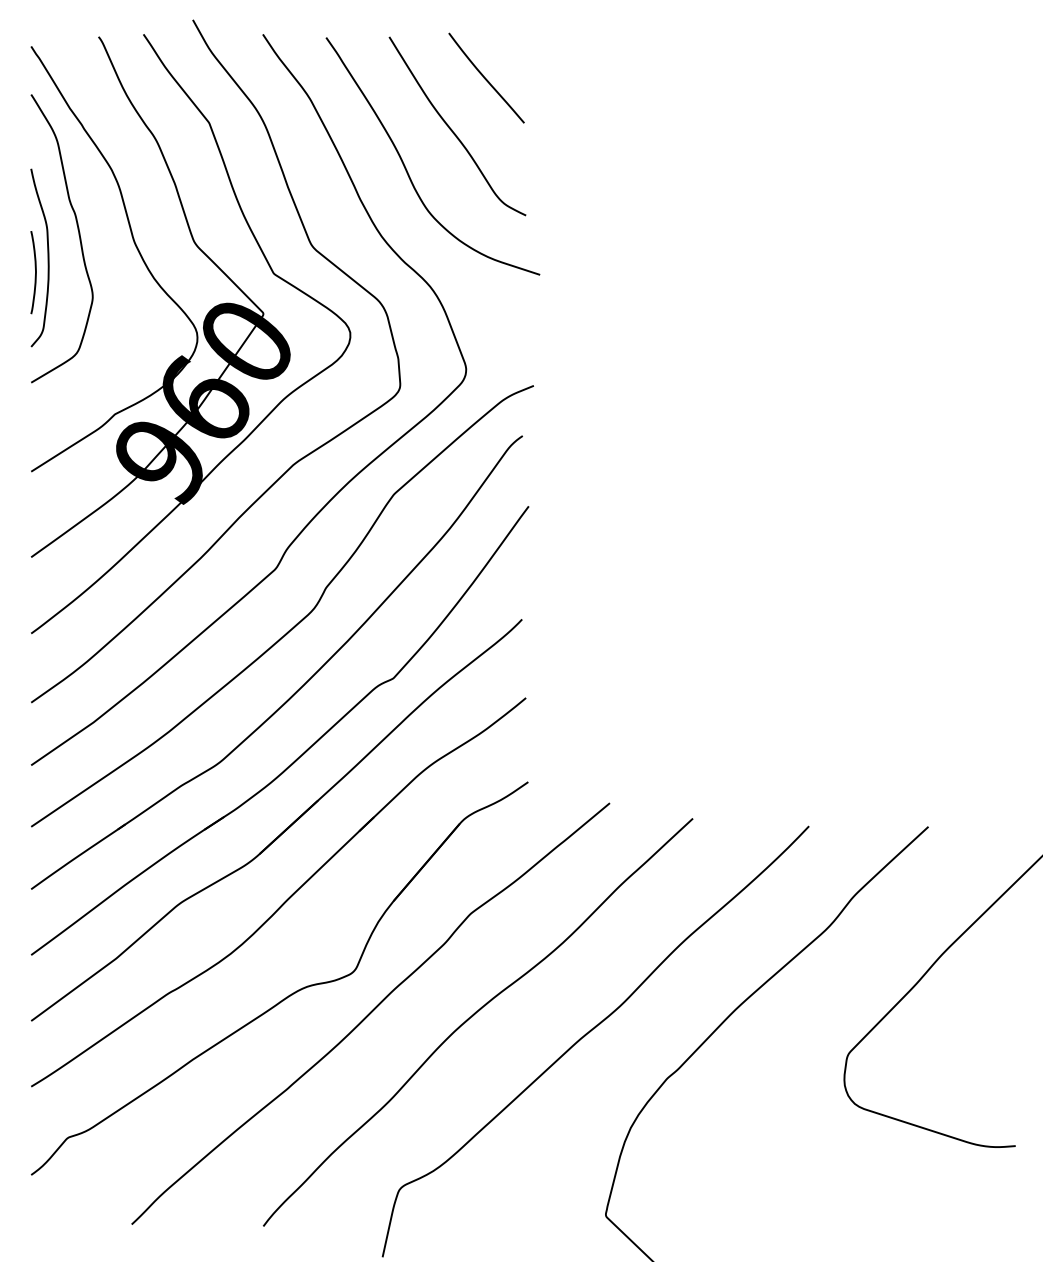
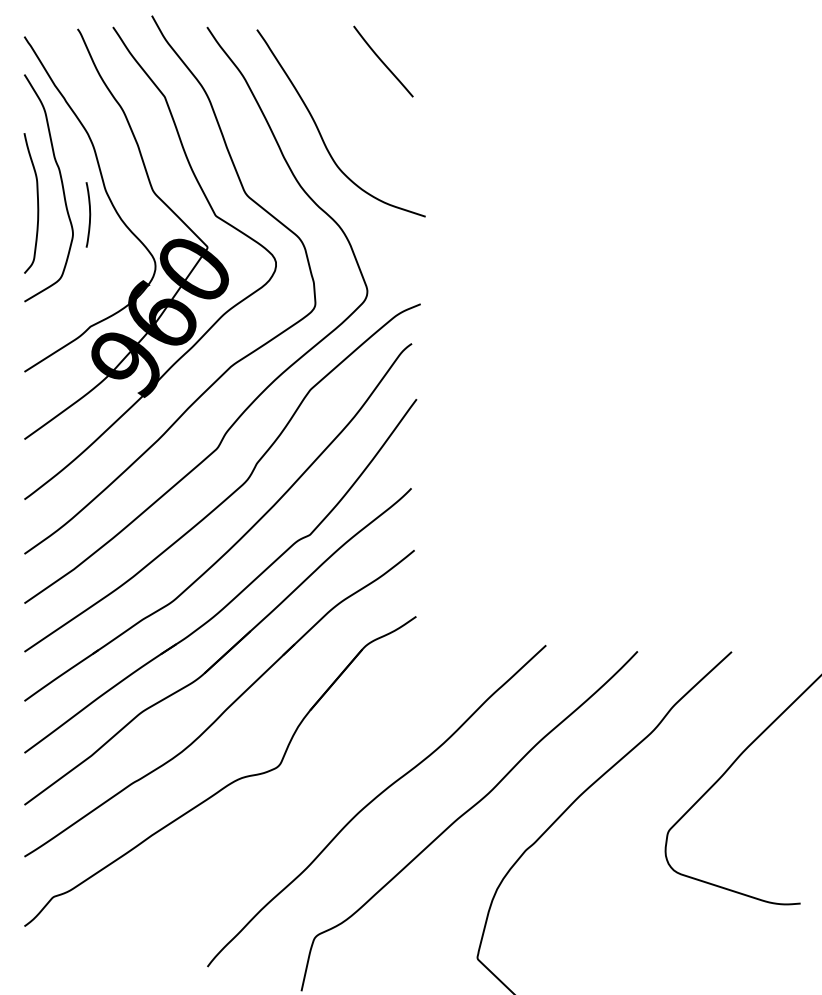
curve: (452, 128) -> (356, 101), removed
curve: (35, 272) -> (89, 214), moved
curve: (369, 1012) -> (291, 798), removed

